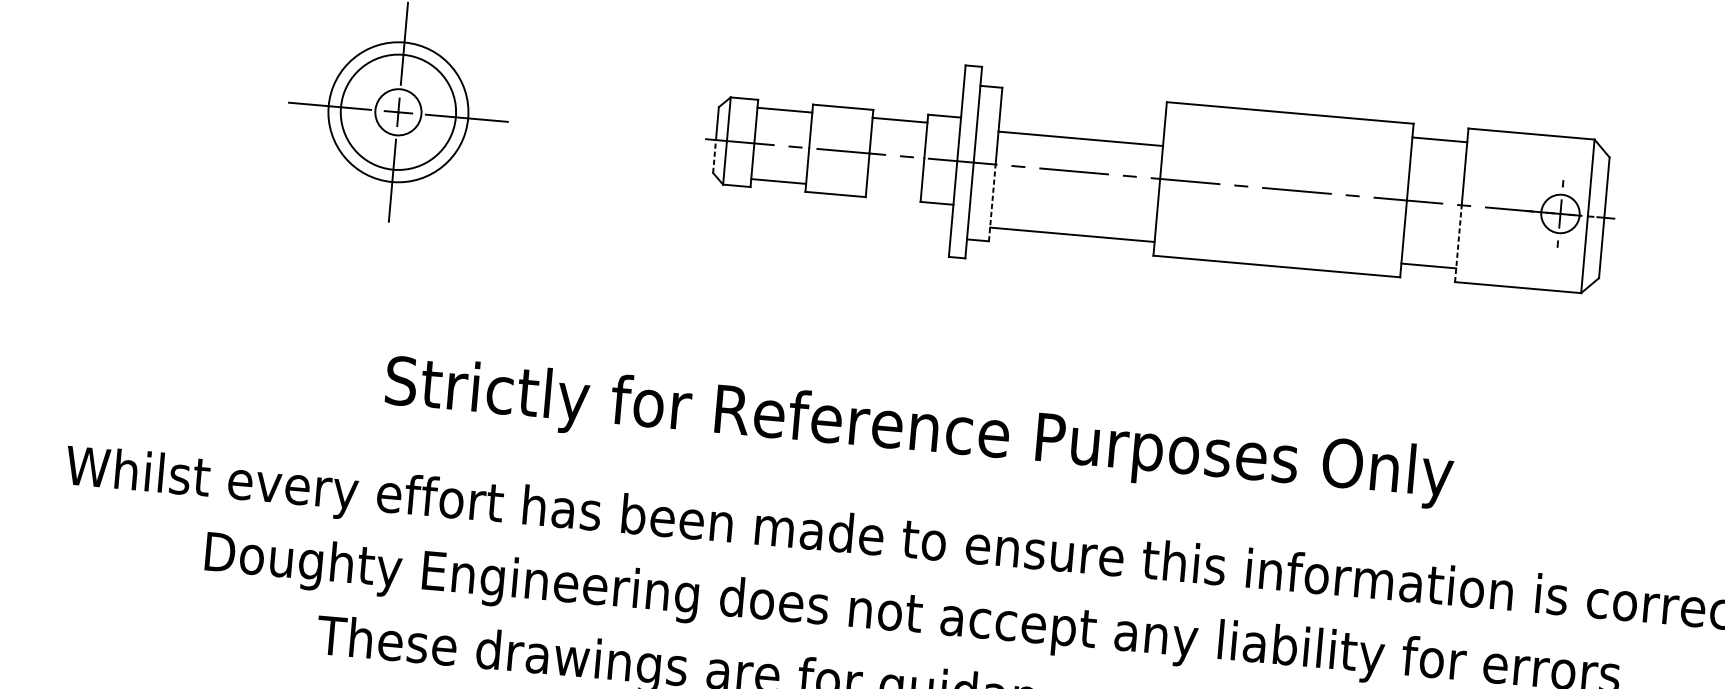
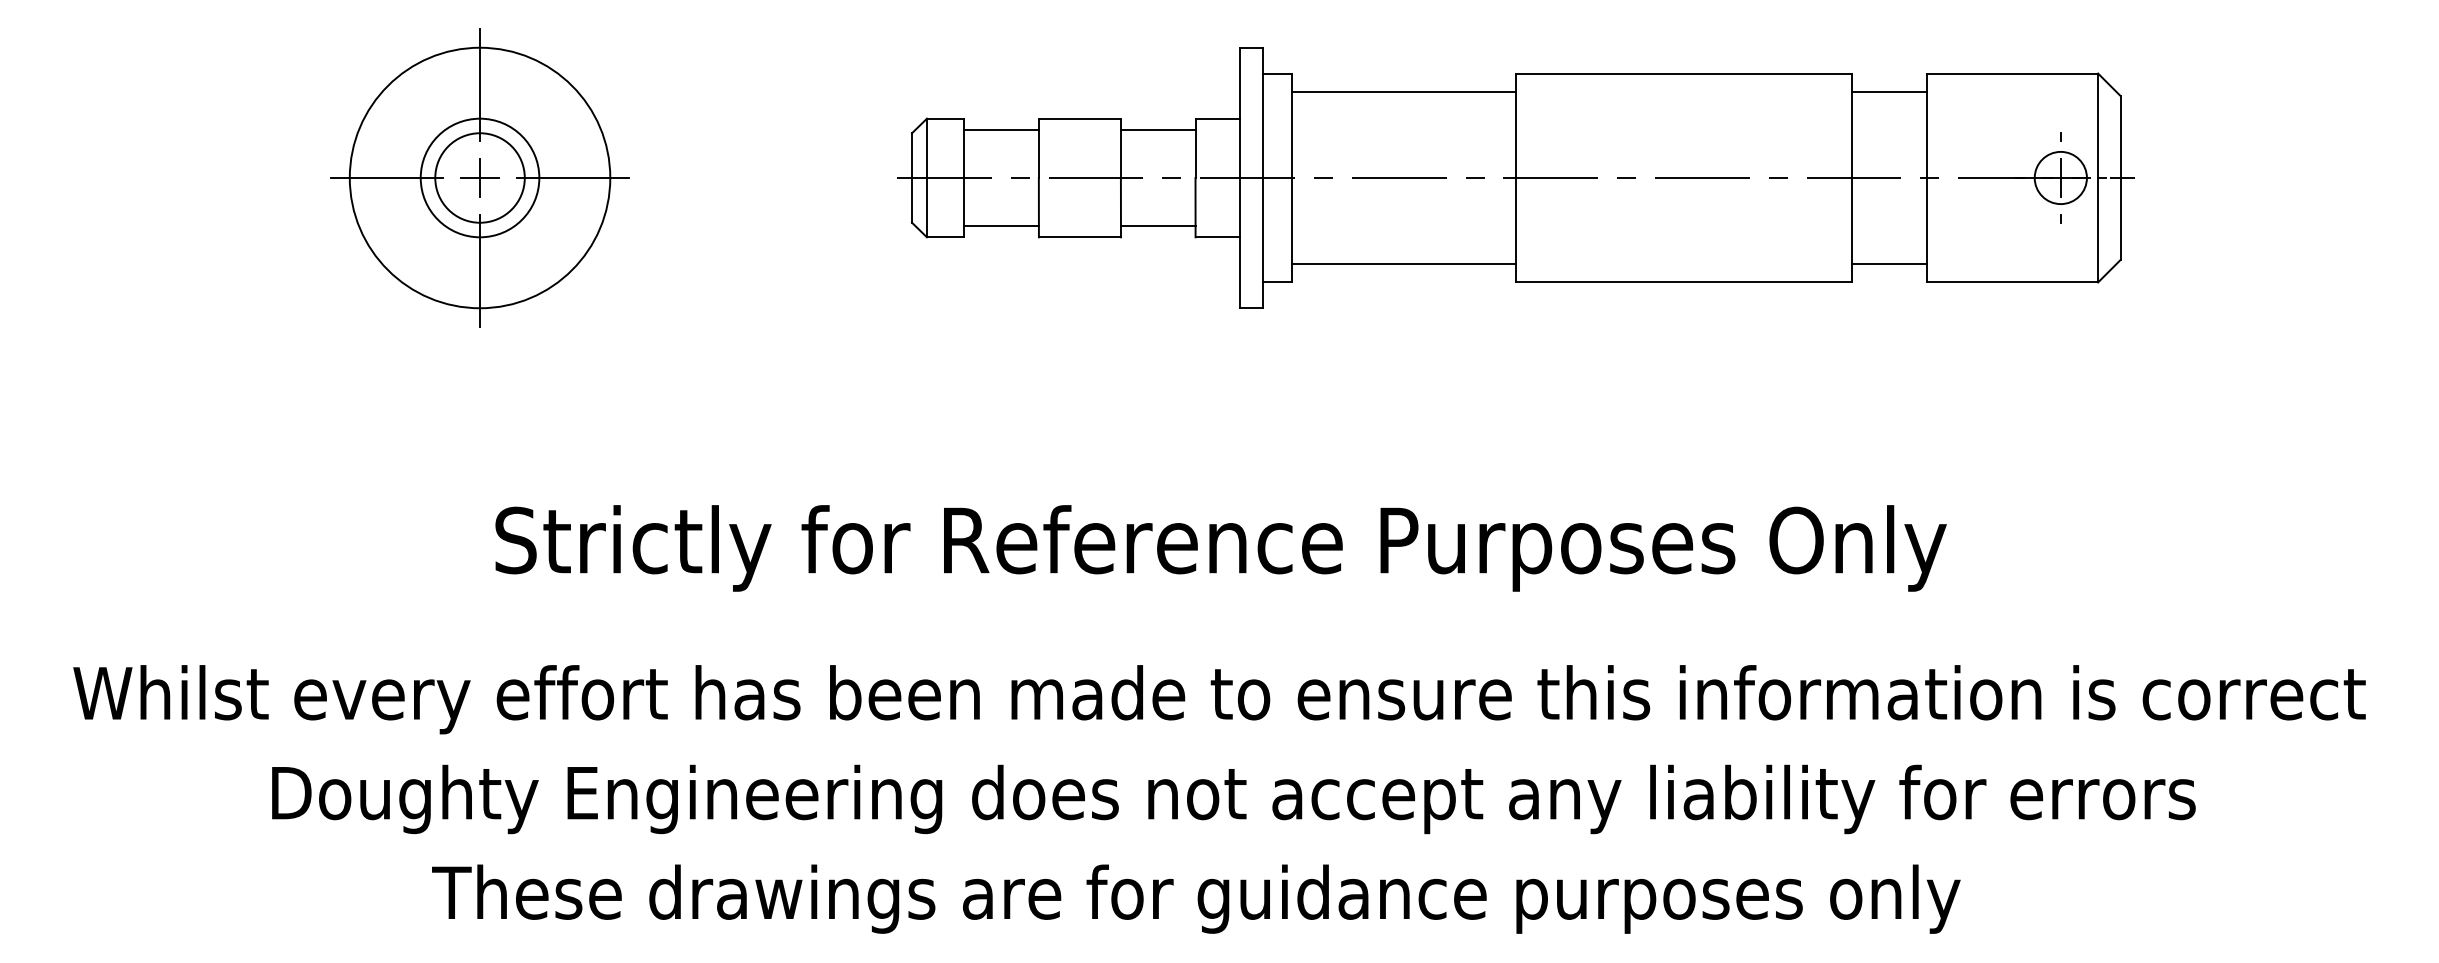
circle: (398, 111) -> (479, 177), size x0.62
circle: (398, 111) -> (479, 177), size x1.43
circle: (398, 111) -> (479, 177), size x1.67
line: (1080, 139) -> (1404, 92), moved
line: (714, 155) -> (912, 199), dashed -> solid
line: (893, 191) -> (1157, 226), added
line: (992, 202) -> (1292, 229), dashed -> solid
line: (1458, 243) -> (1926, 229), dashed -> solid

